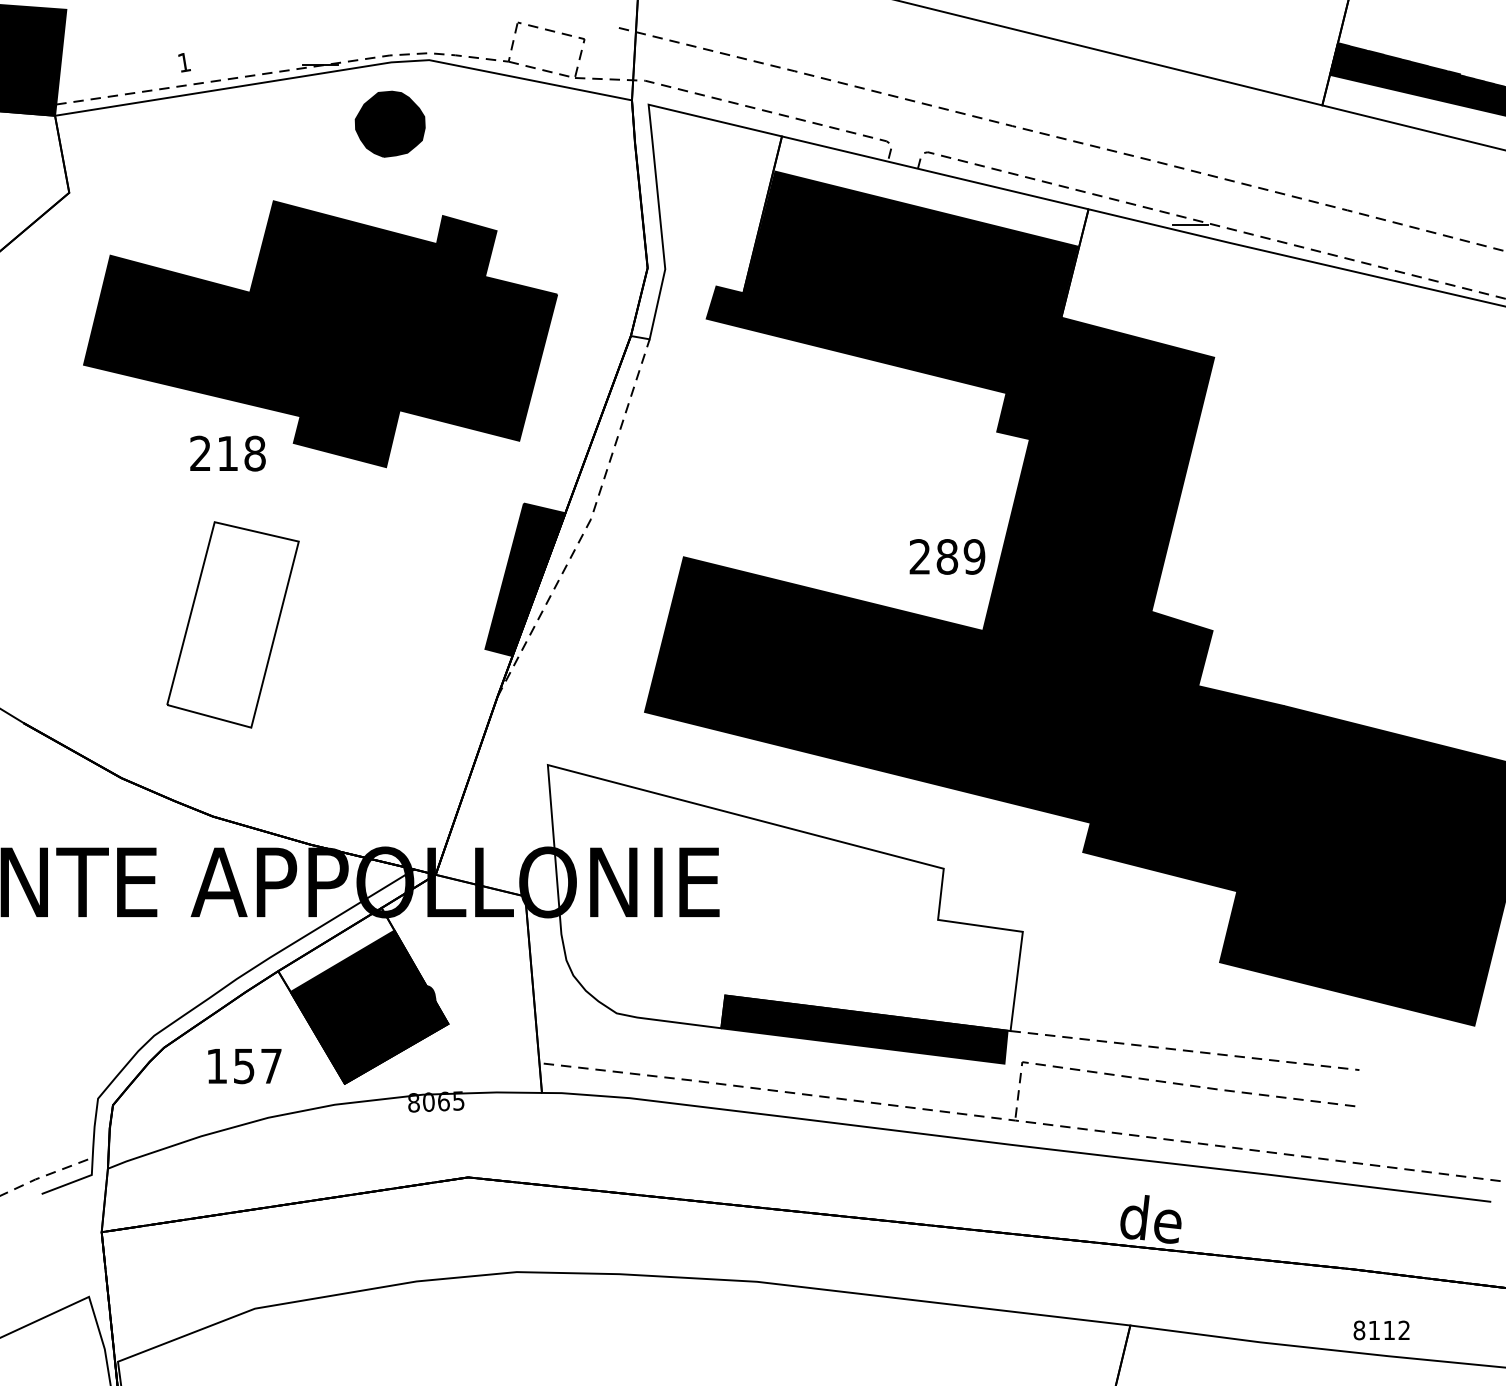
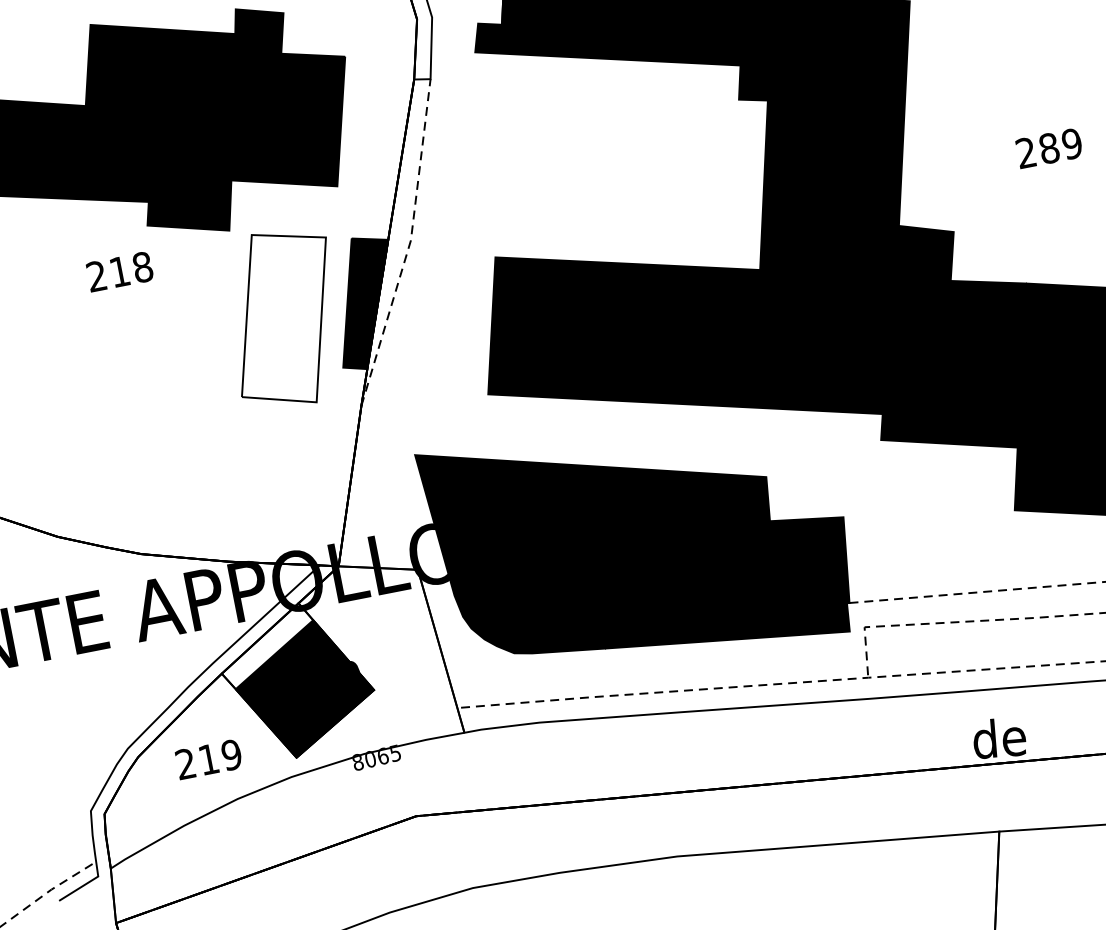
text: (227, 453) -> (119, 271), moved
text: (947, 556) -> (1049, 148), moved
part: (232, 624) -> (283, 318), moved
fill: (784, 898) -> (636, 528), added
text: (244, 1066) -> (209, 759), 157 -> 219

